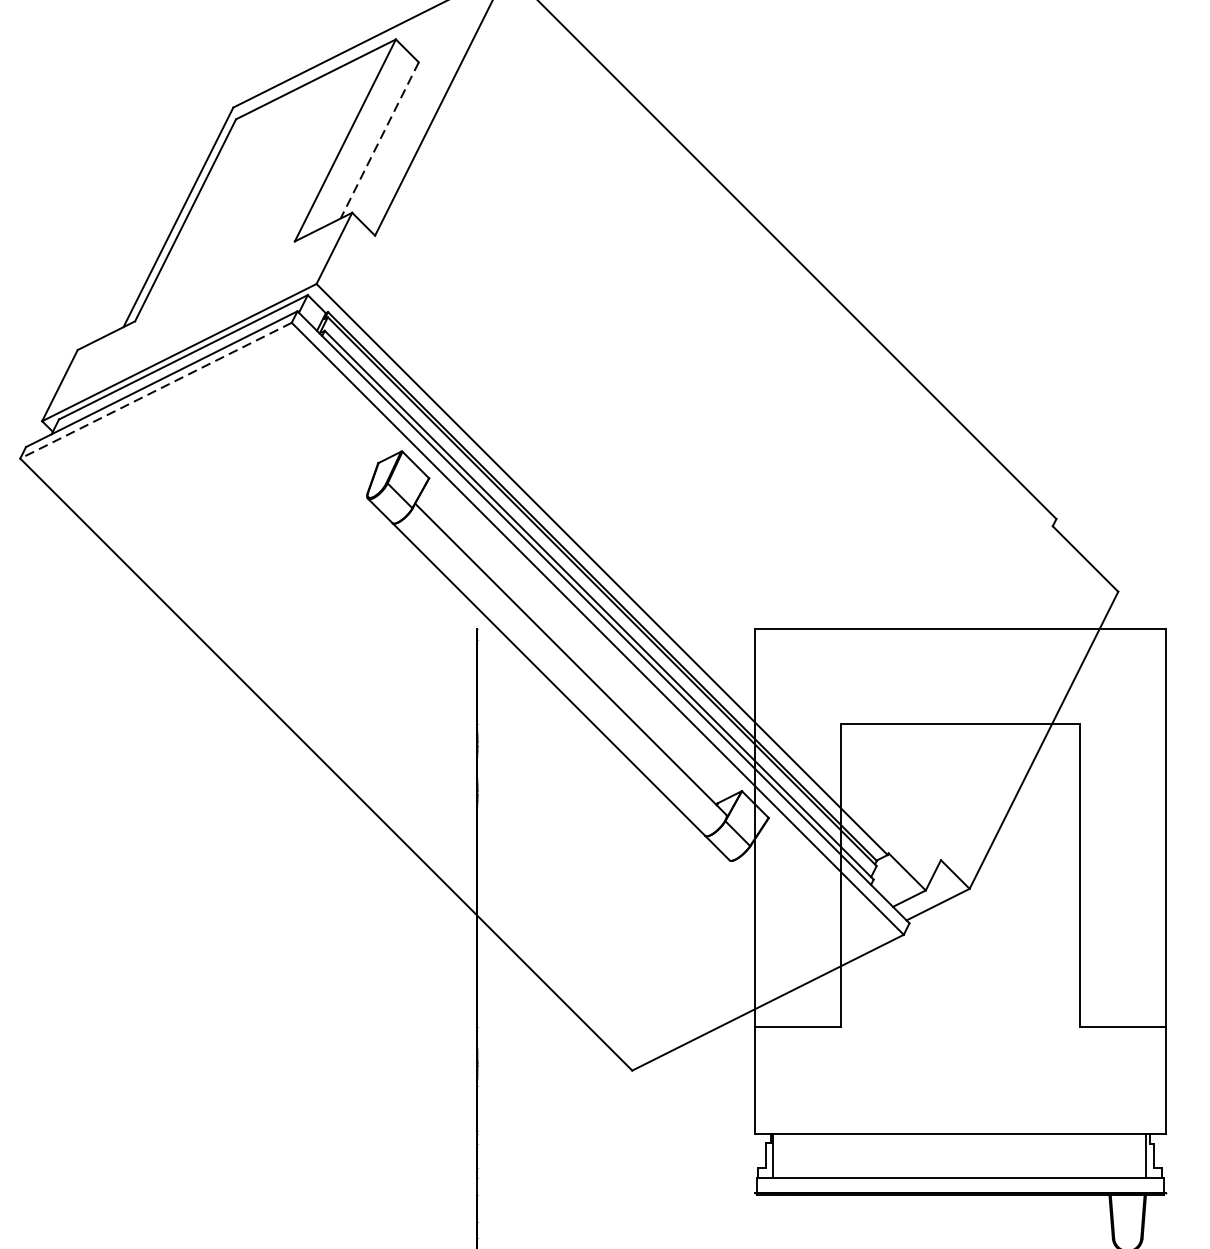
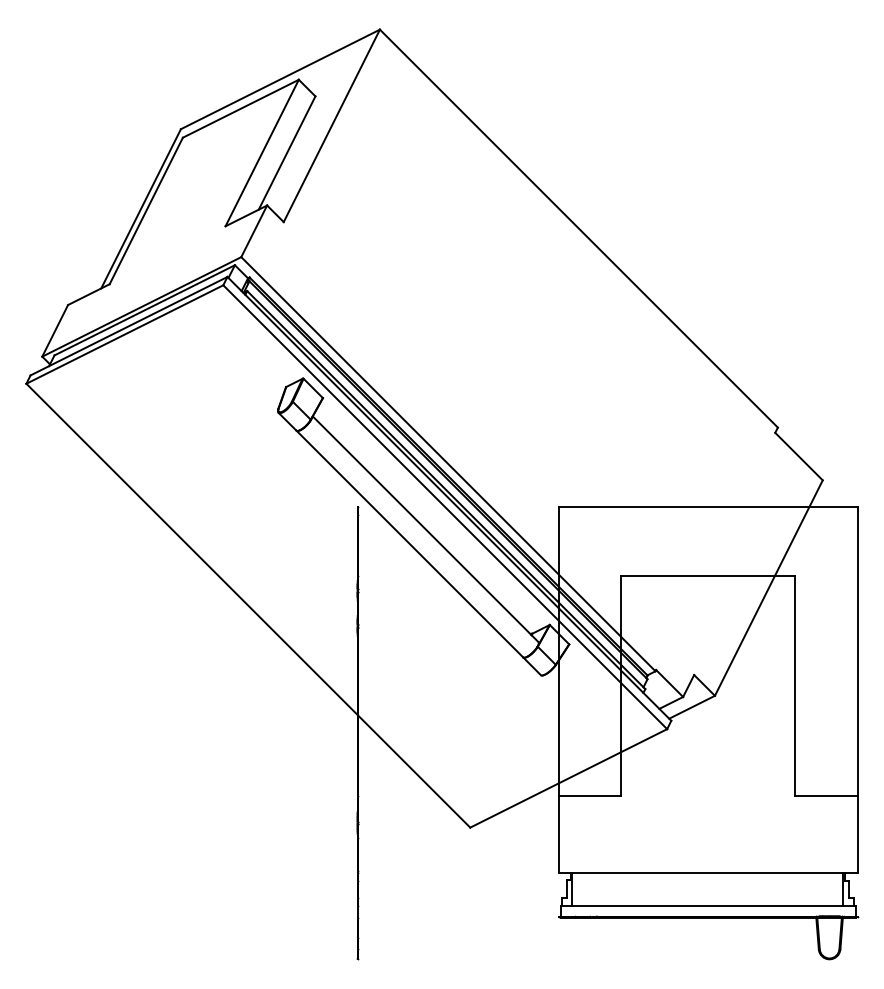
line: (378, 141) -> (286, 153), dashed -> solid
line: (155, 390) -> (124, 334), dashed -> solid

